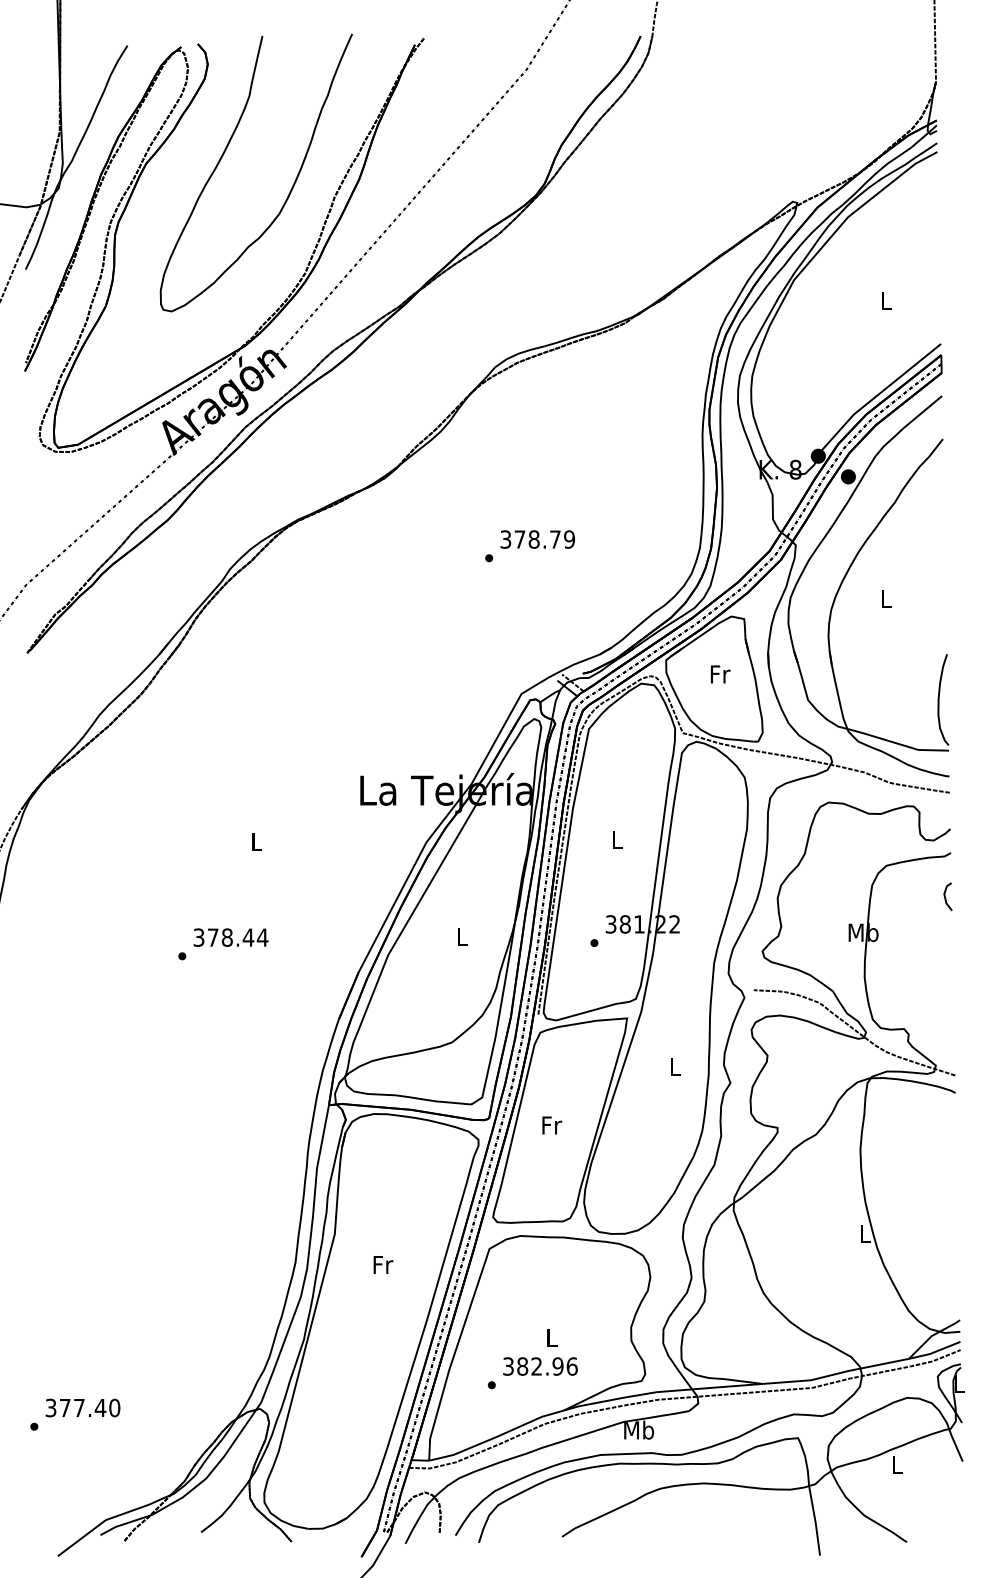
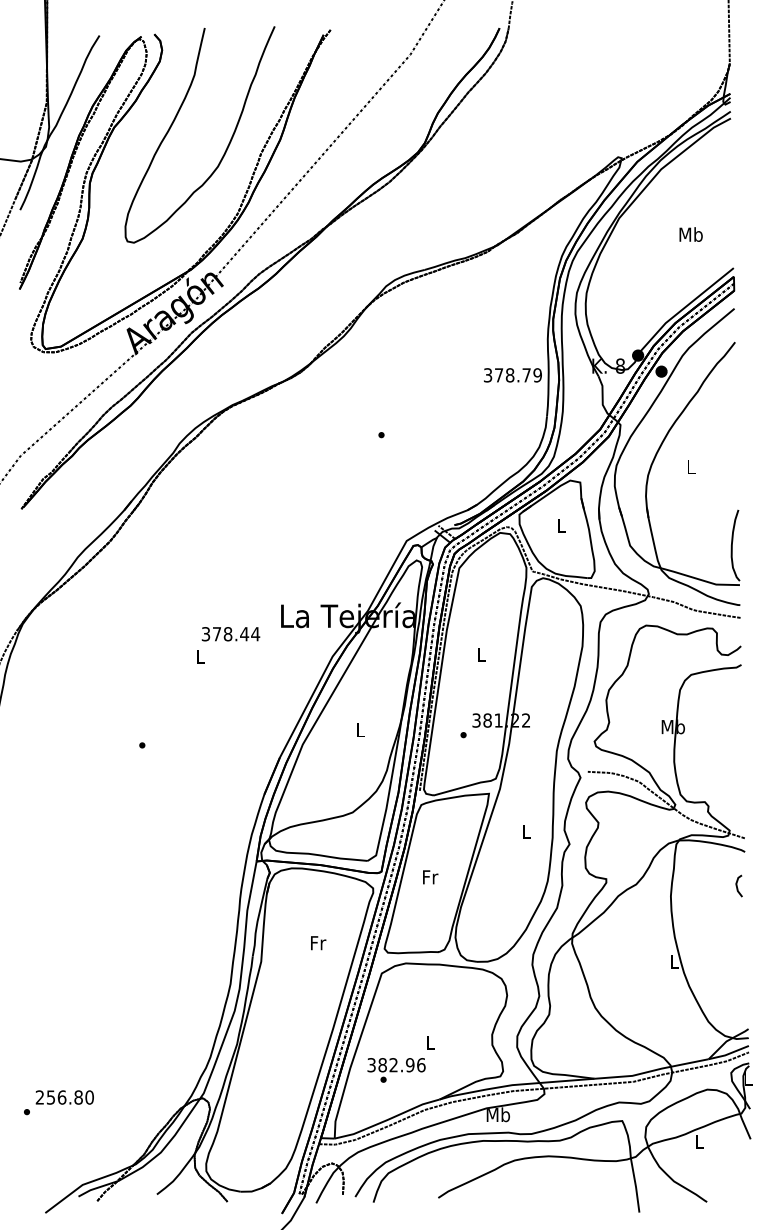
text: (886, 300) -> (691, 234), L -> Mb
text: (537, 539) -> (512, 375), moved
text: (720, 674) -> (561, 525), Fr -> L
line: (945, 896) -> (737, 885), moved
text: (230, 937) -> (230, 634), moved
text: (383, 1264) -> (318, 942), moved
text: (540, 1366) -> (396, 1065), moved
text: (75, 1407) -> (59, 1097), 377.40 -> 256.80

